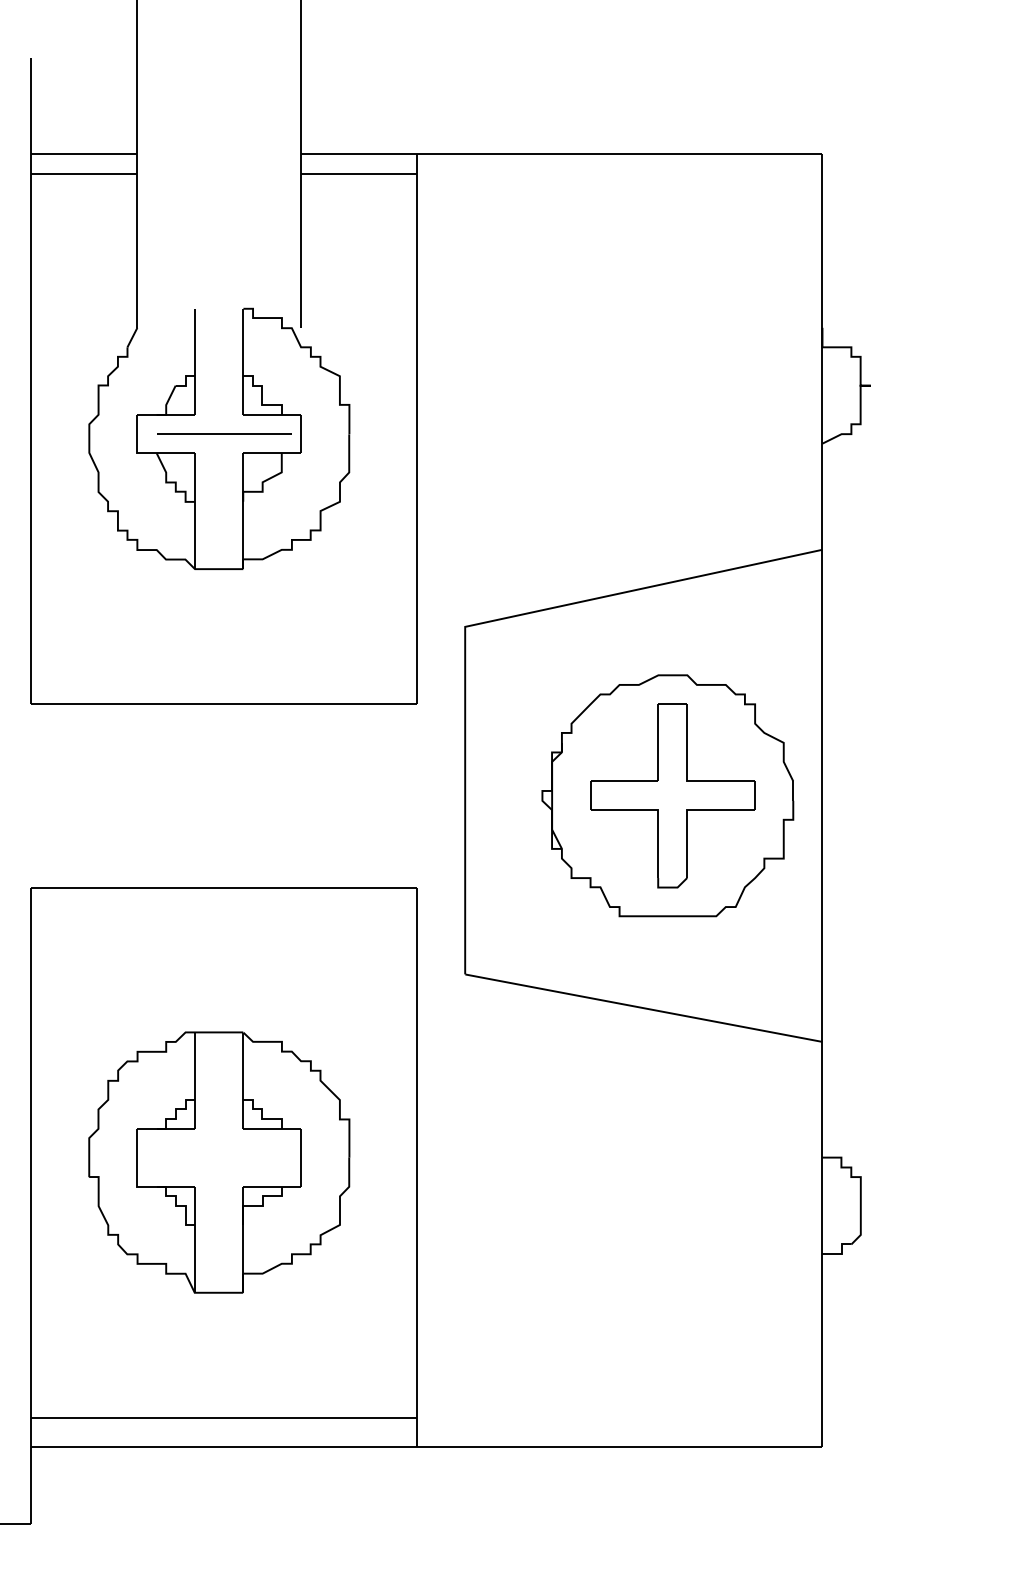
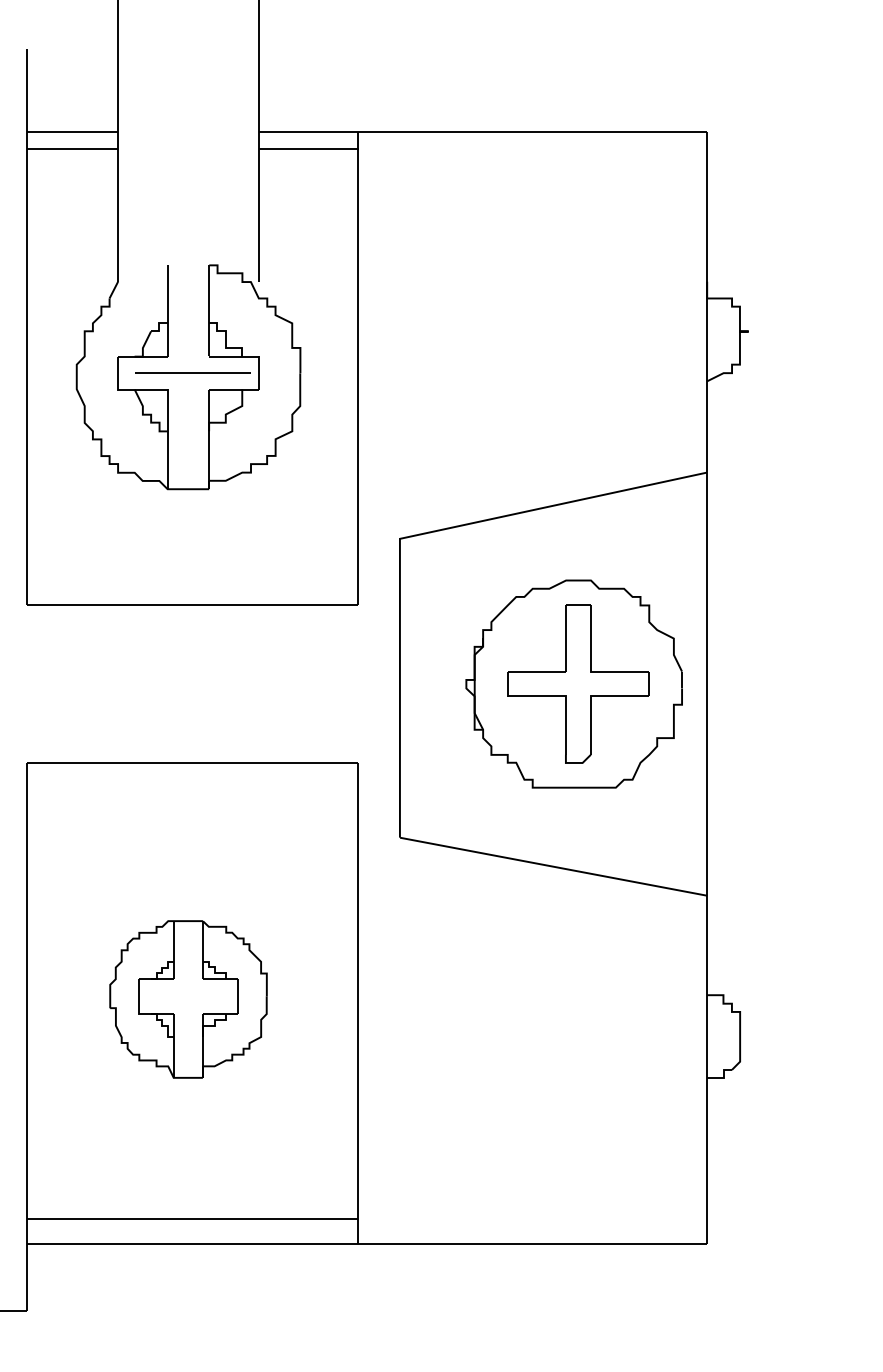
part: (219, 1162) -> (188, 999), size x0.7

